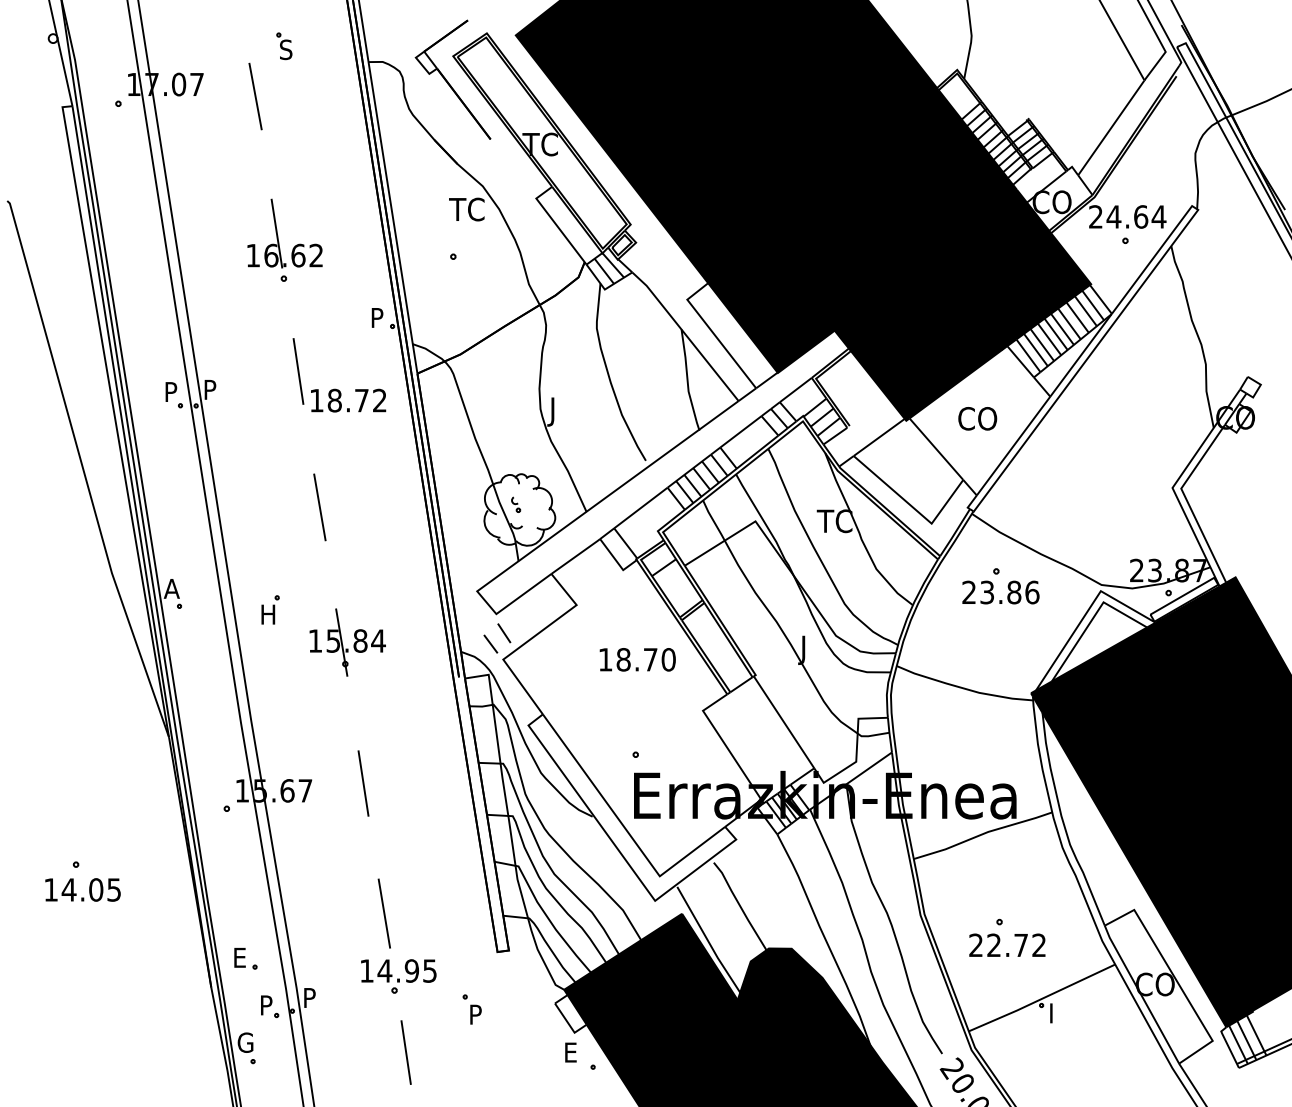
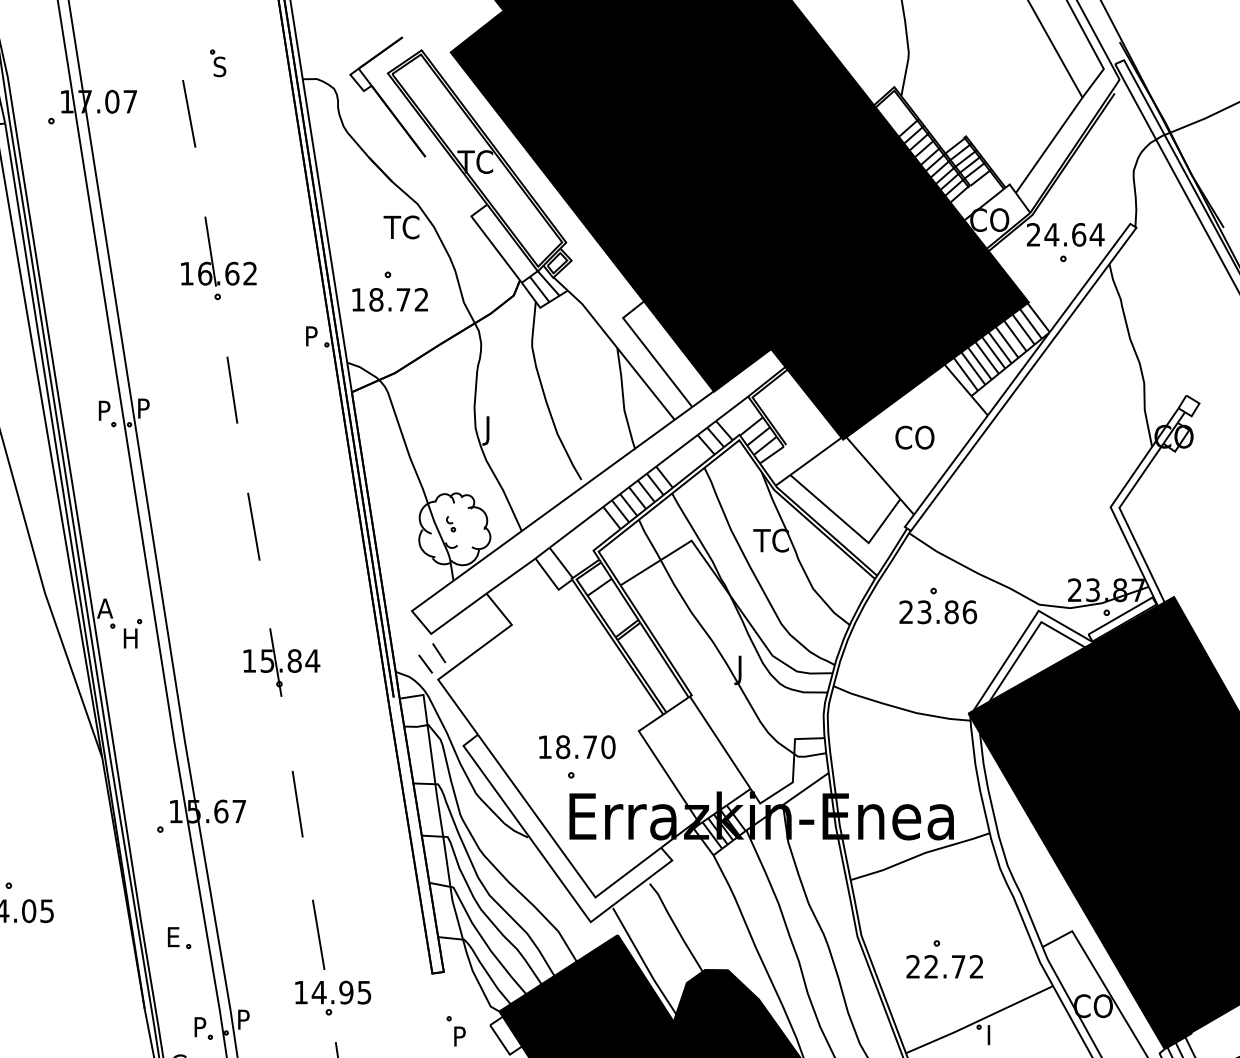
text: (348, 400) -> (390, 299), moved
part: (270, 609) -> (132, 633), moved
text: (637, 659) -> (577, 746), moved
part: (245, 958) -> (179, 937), moved
part: (471, 1009) -> (455, 1031), moved

